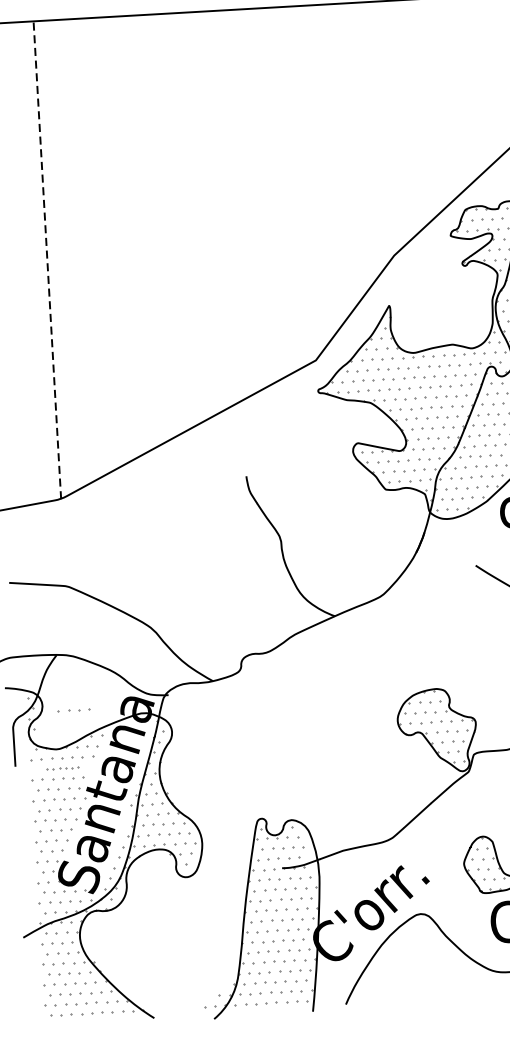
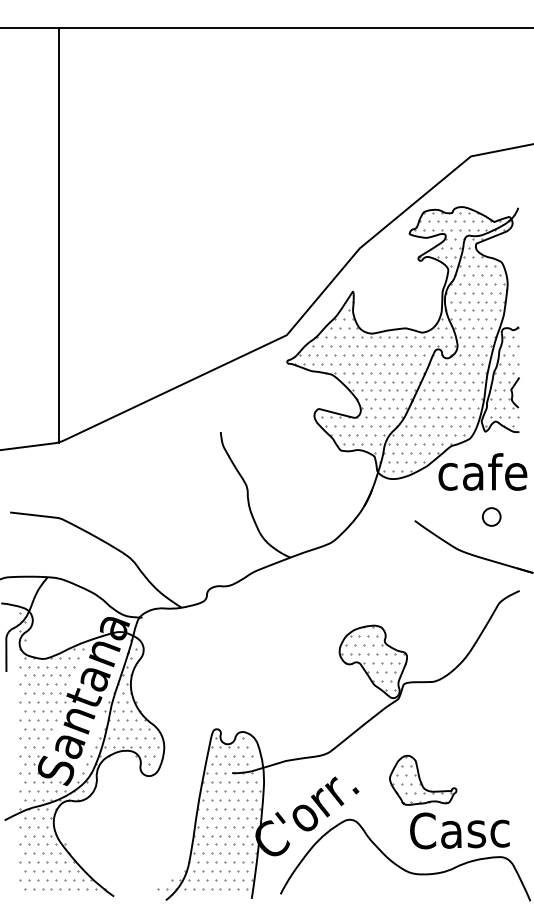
line: (47, 260) -> (59, 235), dashed -> solid
part: (73, 710) -> (59, 626), removed
part: (63, 768) -> (47, 675), size x1.67

